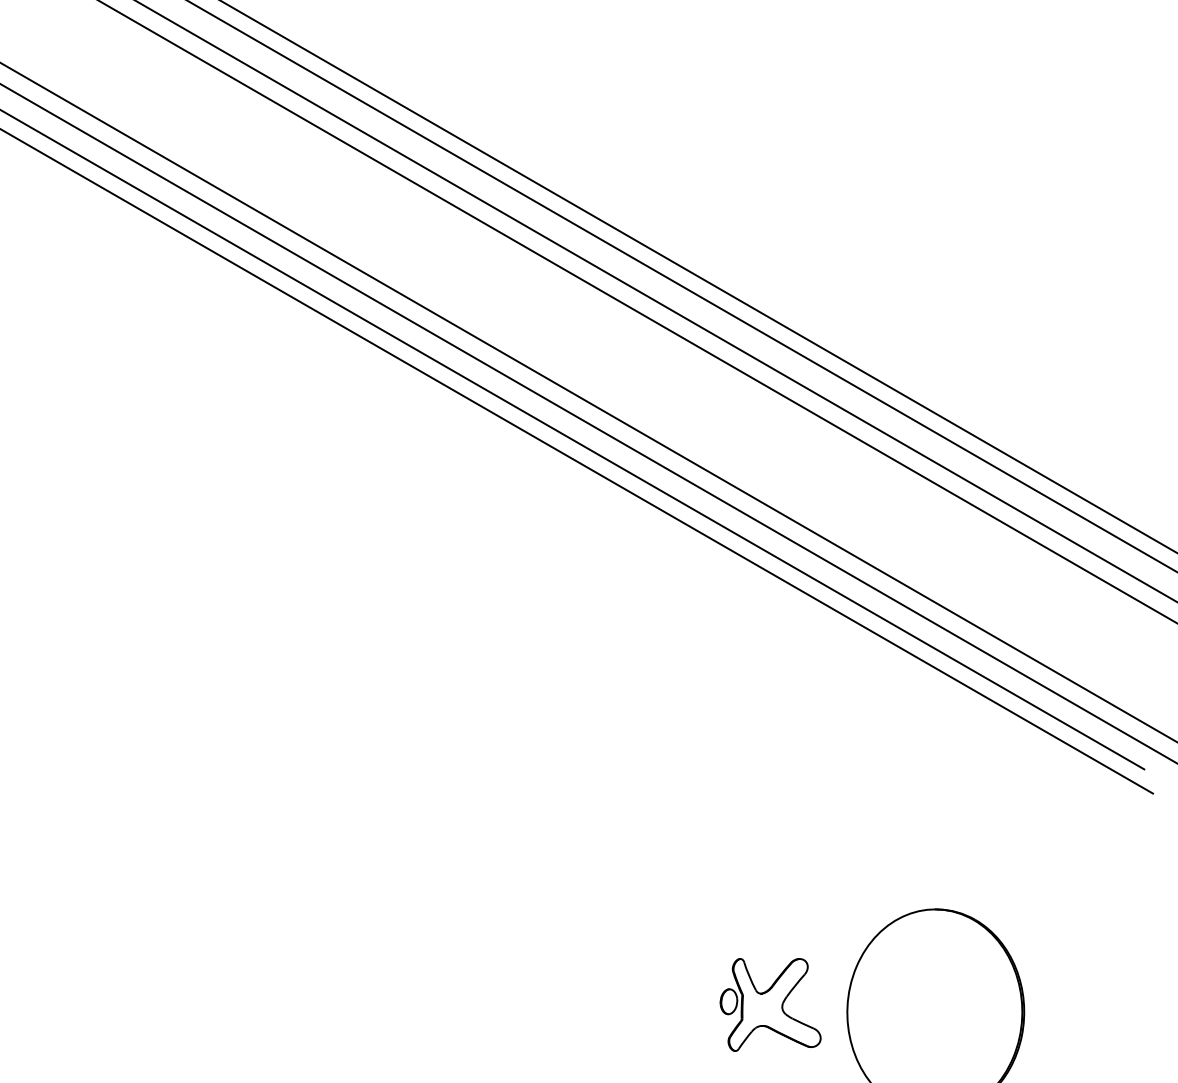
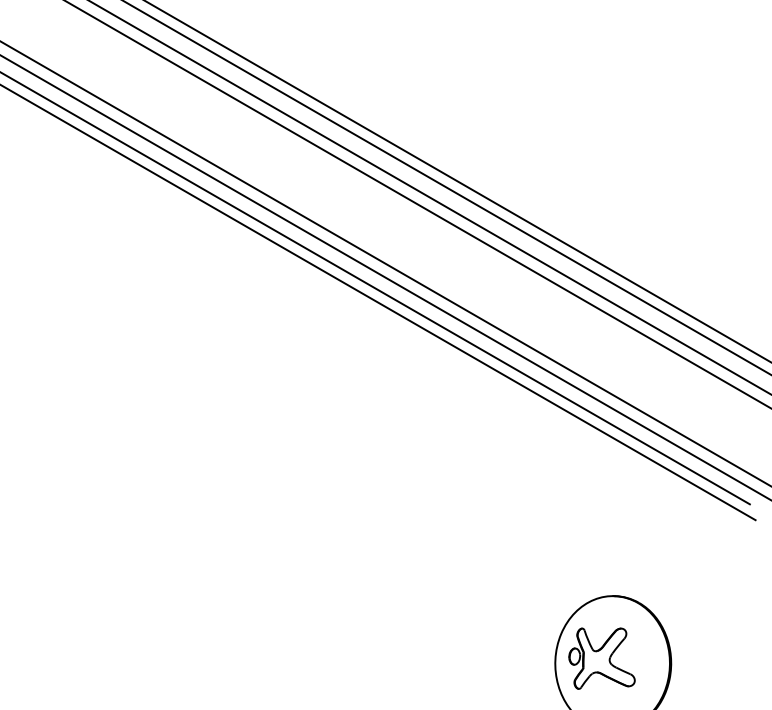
part: (769, 1004) -> (601, 658), moved

